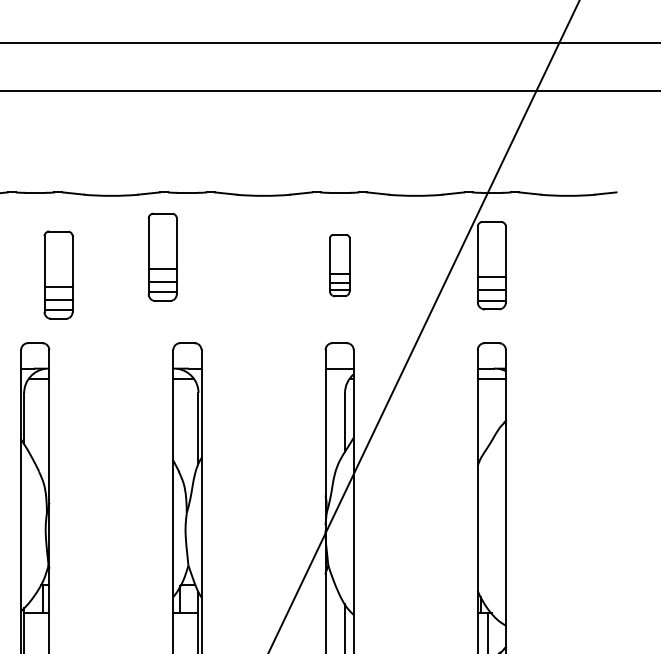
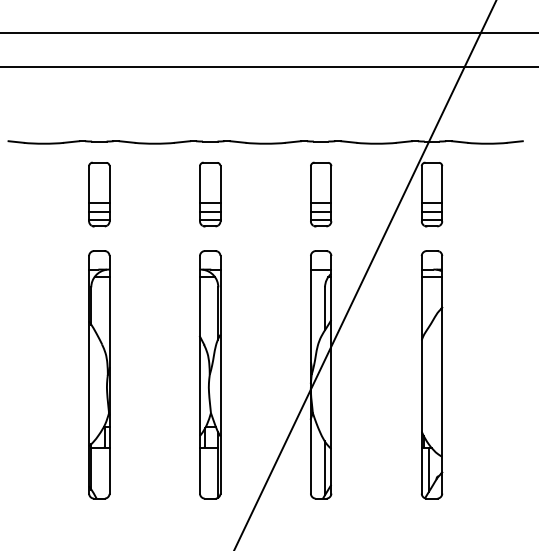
part: (163, 257) -> (210, 194), moved
part: (340, 265) -> (321, 194), size x1.43
part: (58, 275) -> (99, 194), moved

